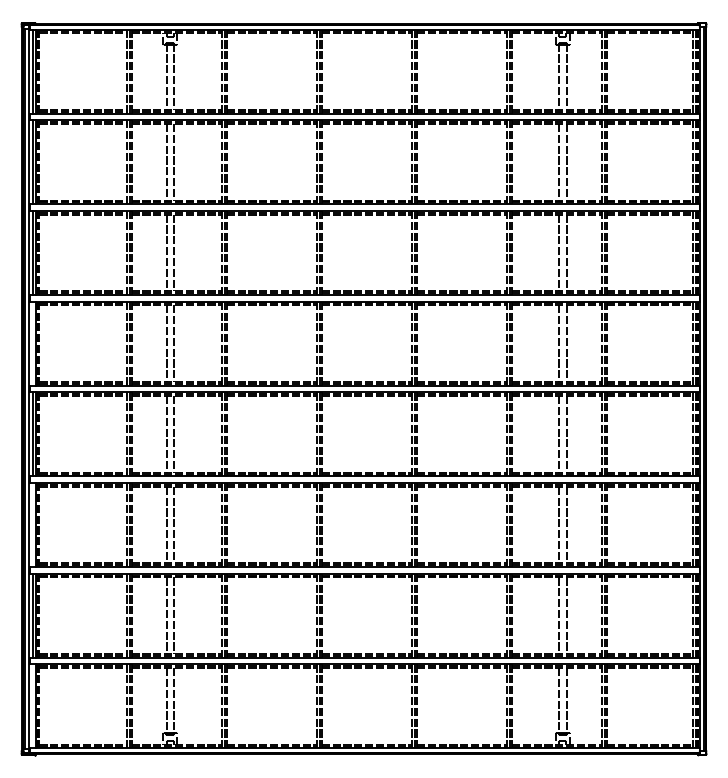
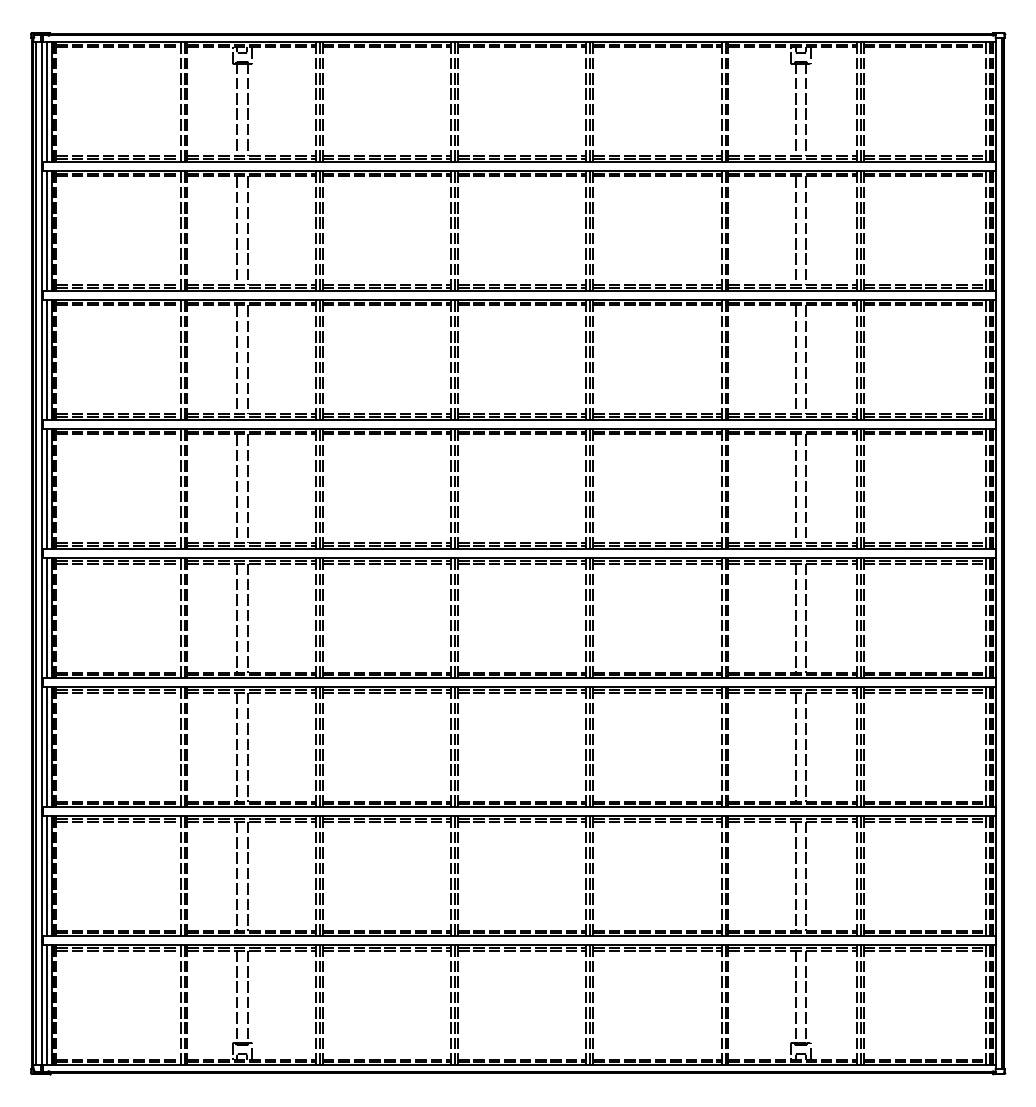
line: (33, 343) -> (47, 488), added
line: (33, 524) -> (47, 746), added
line: (33, 706) -> (47, 1004), added

